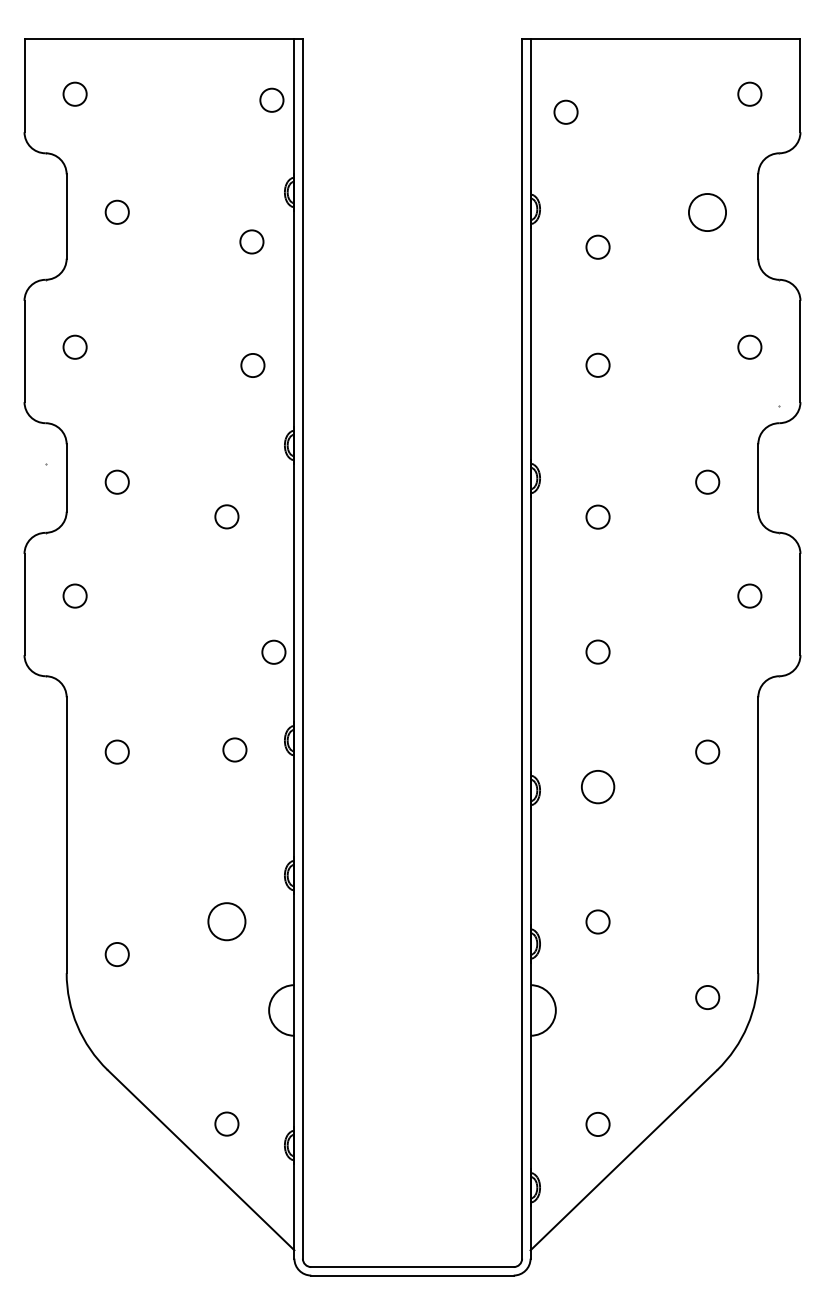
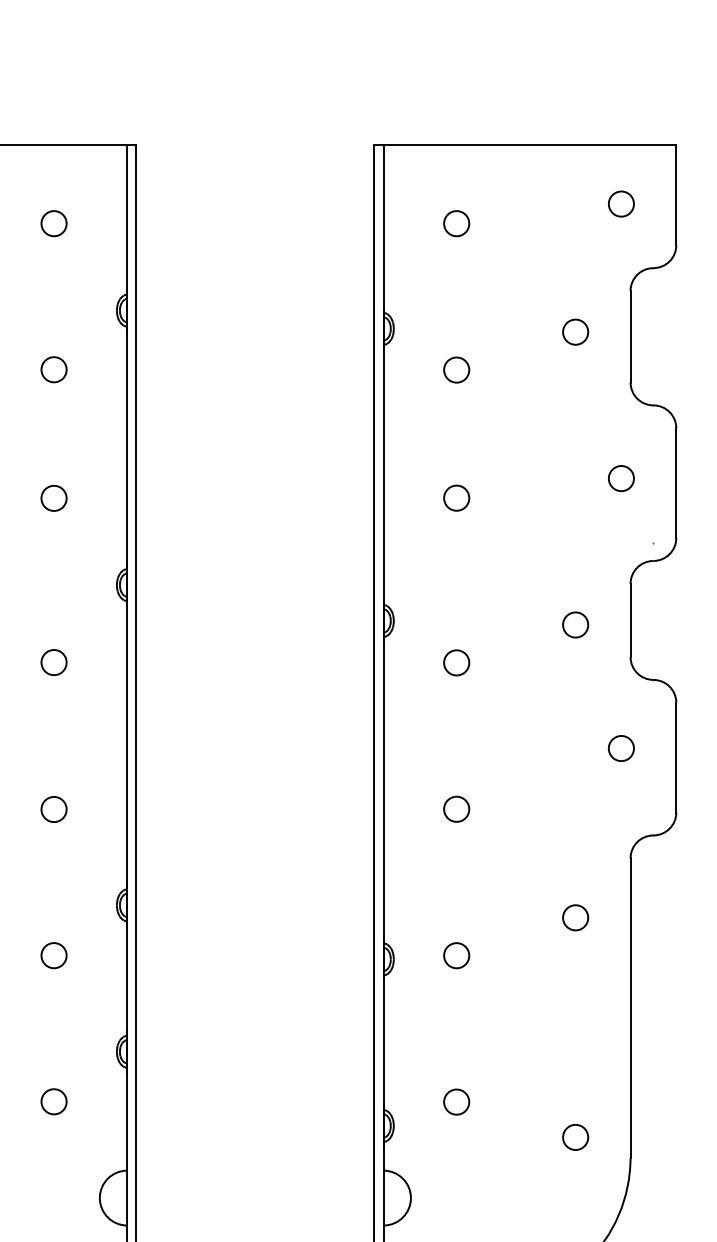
circle: (271, 99) -> (53, 222), moved
circle: (565, 111) -> (456, 222), moved
circle: (707, 211) -> (575, 331), size x0.62
circle: (251, 241) -> (53, 369), moved
circle: (252, 365) -> (53, 498), moved
circle: (273, 651) -> (53, 808), moved
circle: (234, 749) -> (53, 955), moved
circle: (597, 786) -> (456, 955), size x0.71
circle: (226, 921) -> (53, 1101), size x0.62
circle: (707, 997) -> (575, 1137), moved

